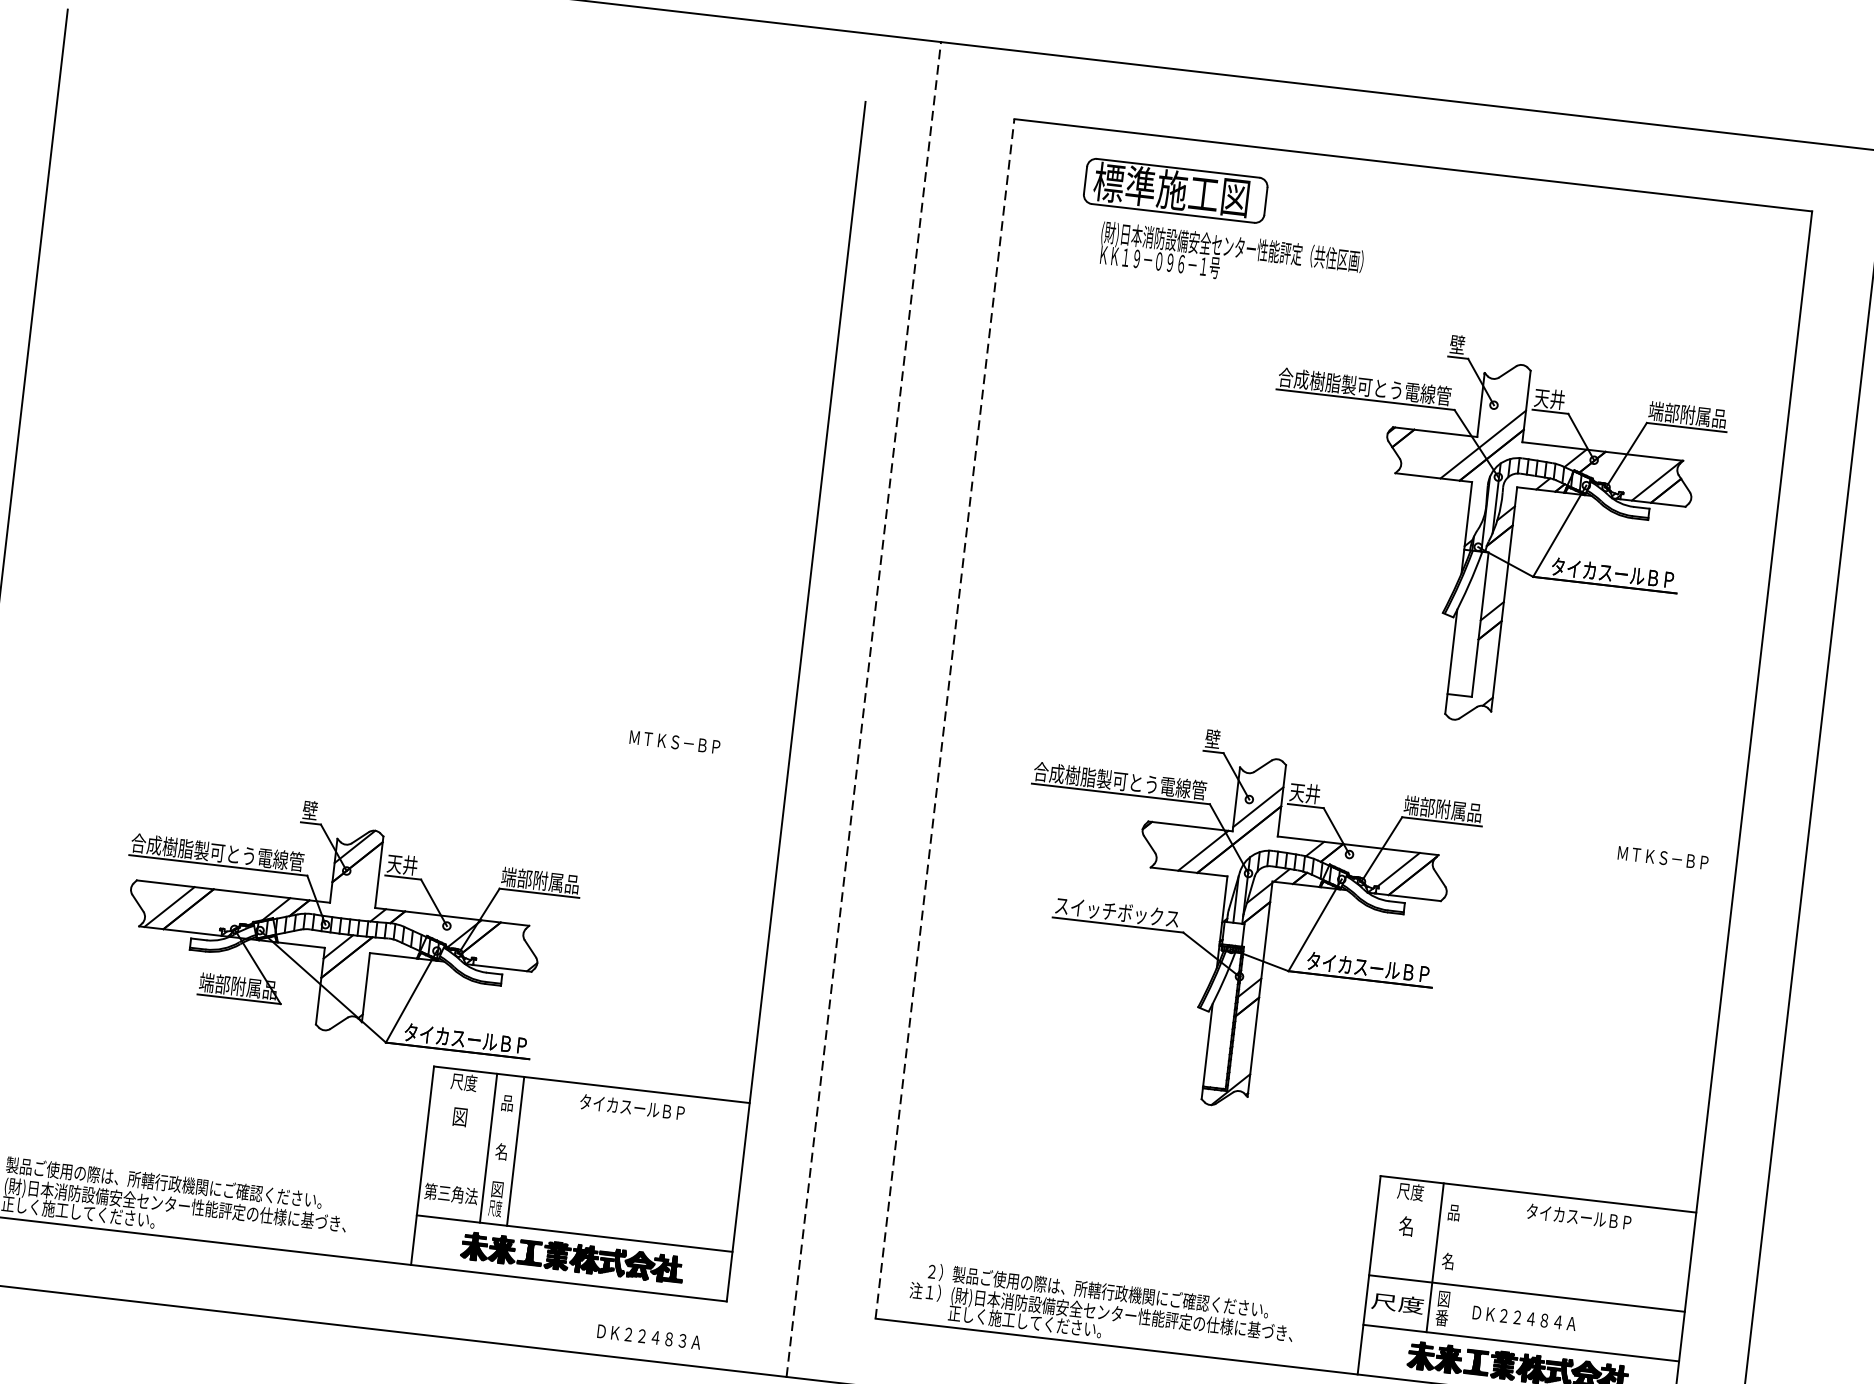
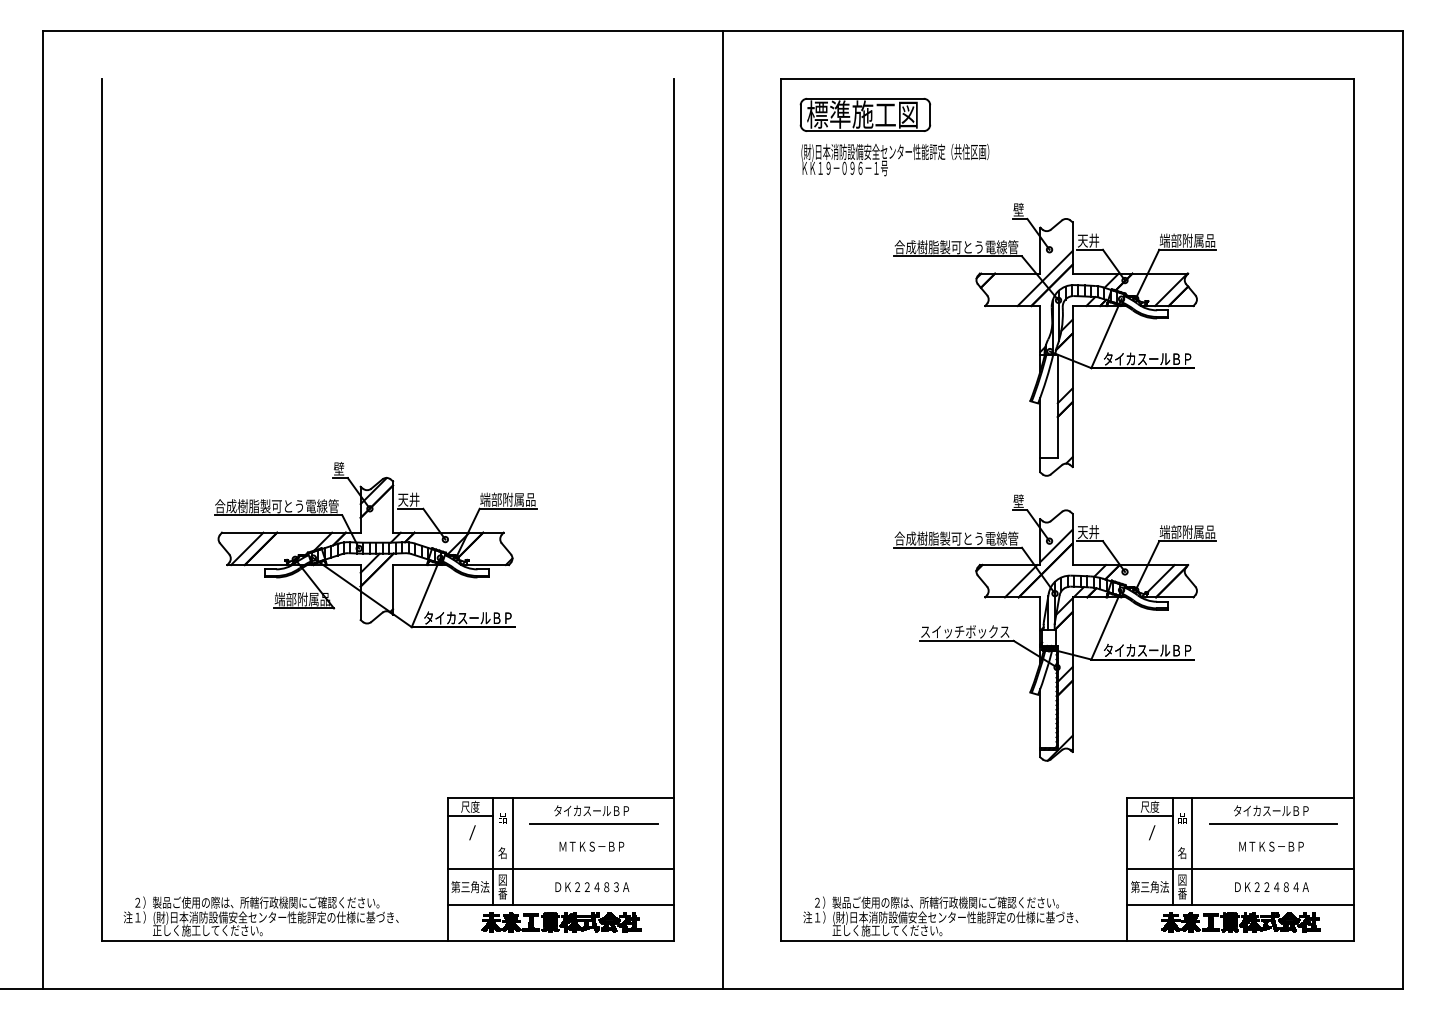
part: (1175, 190) -> (865, 114), moved
text: (1231, 258) -> (895, 160), moved
part: (1486, 531) -> (1054, 339), moved
line: (864, 708) -> (723, 509), dashed -> solid
line: (945, 719) -> (781, 510), dashed -> solid
text: (674, 741) -> (591, 846), moved
text: (1663, 857) -> (1271, 846), moved
part: (1242, 920) -> (1054, 627), moved
part: (348, 923) -> (375, 545), moved
line: (462, 1094) -> (470, 815), added
text: (460, 1118) -> (470, 832), 図 -> /
line: (632, 1126) -> (593, 824), added
line: (579, 1184) -> (560, 869), added
line: (1408, 1203) -> (1149, 815), added
text: (494, 1208) -> (502, 893), 尺度 -> 番
text: (1405, 1227) -> (1149, 832), 名 -> /
line: (1579, 1236) -> (1273, 824), added
line: (1462, 1260) -> (1192, 851), added
text: (1397, 1304) -> (1149, 887), 尺度 -> 第三角法
text: (1523, 1318) -> (1271, 887), moved
text: (649, 1337) -> (592, 887), moved

